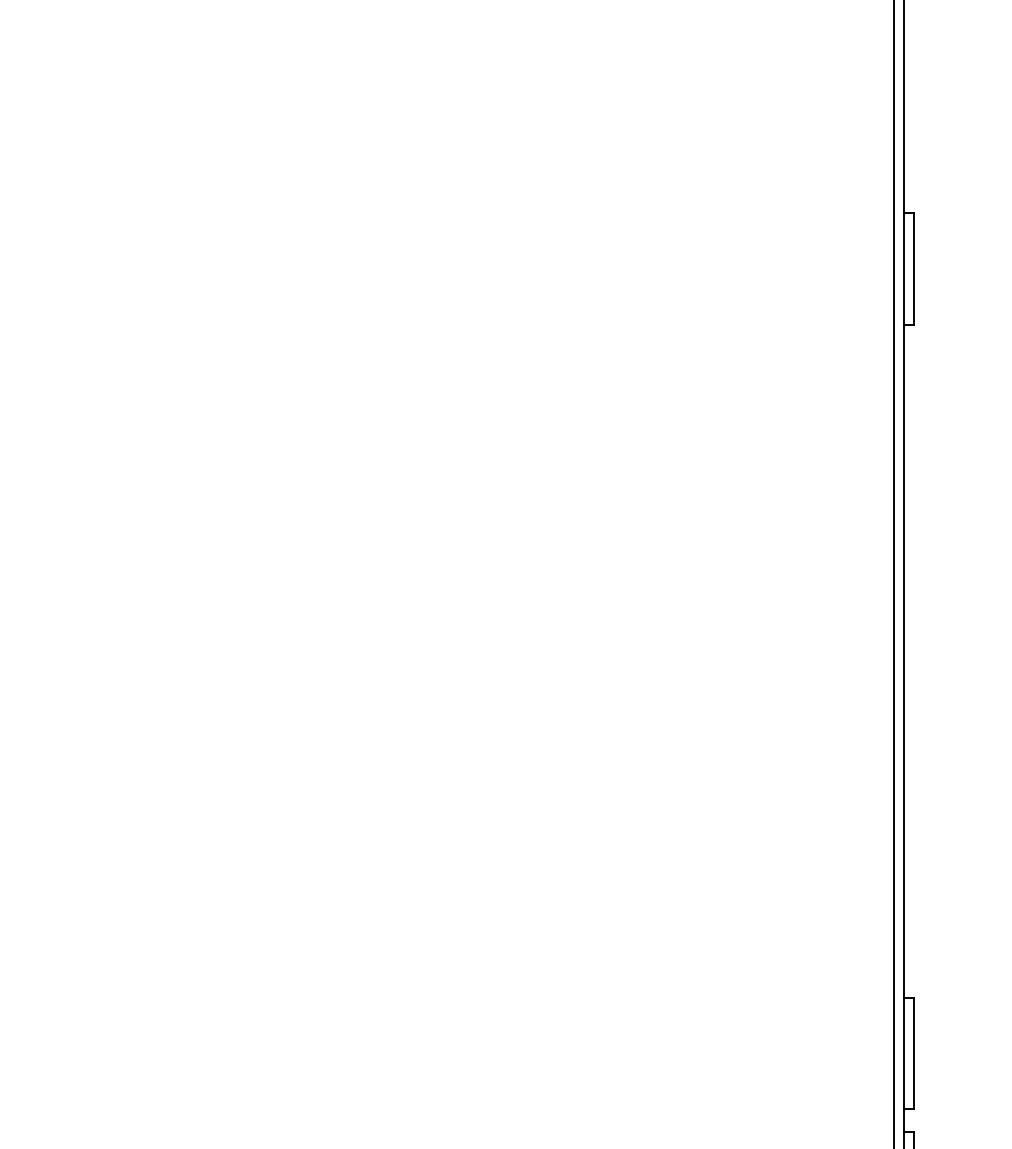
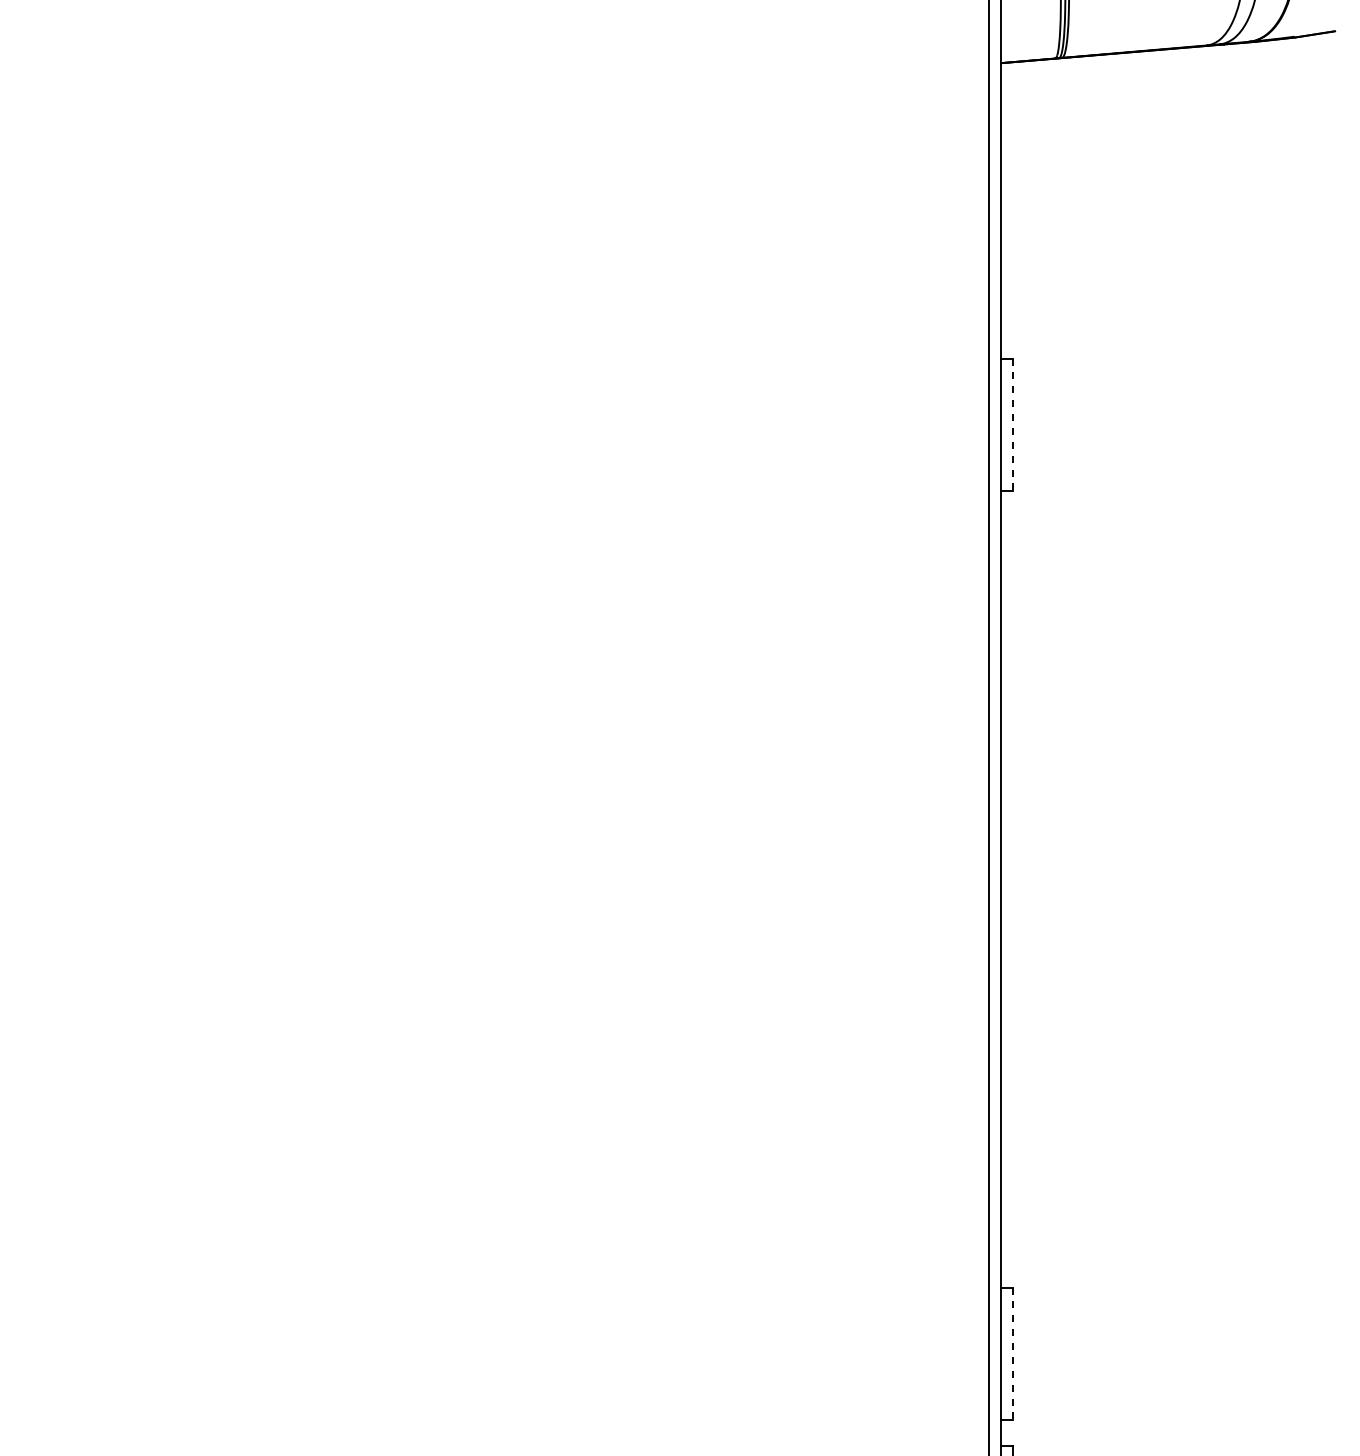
line: (914, 269) -> (1013, 425), solid -> dashed
line: (914, 1054) -> (1013, 1354), solid -> dashed

